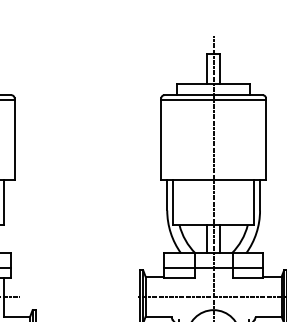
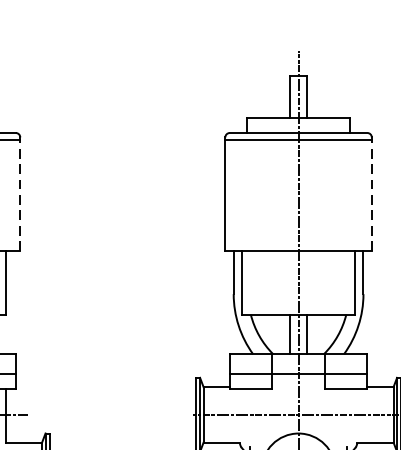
line: (14, 139) -> (20, 194), solid -> dashed
line: (266, 139) -> (372, 194), solid -> dashed

